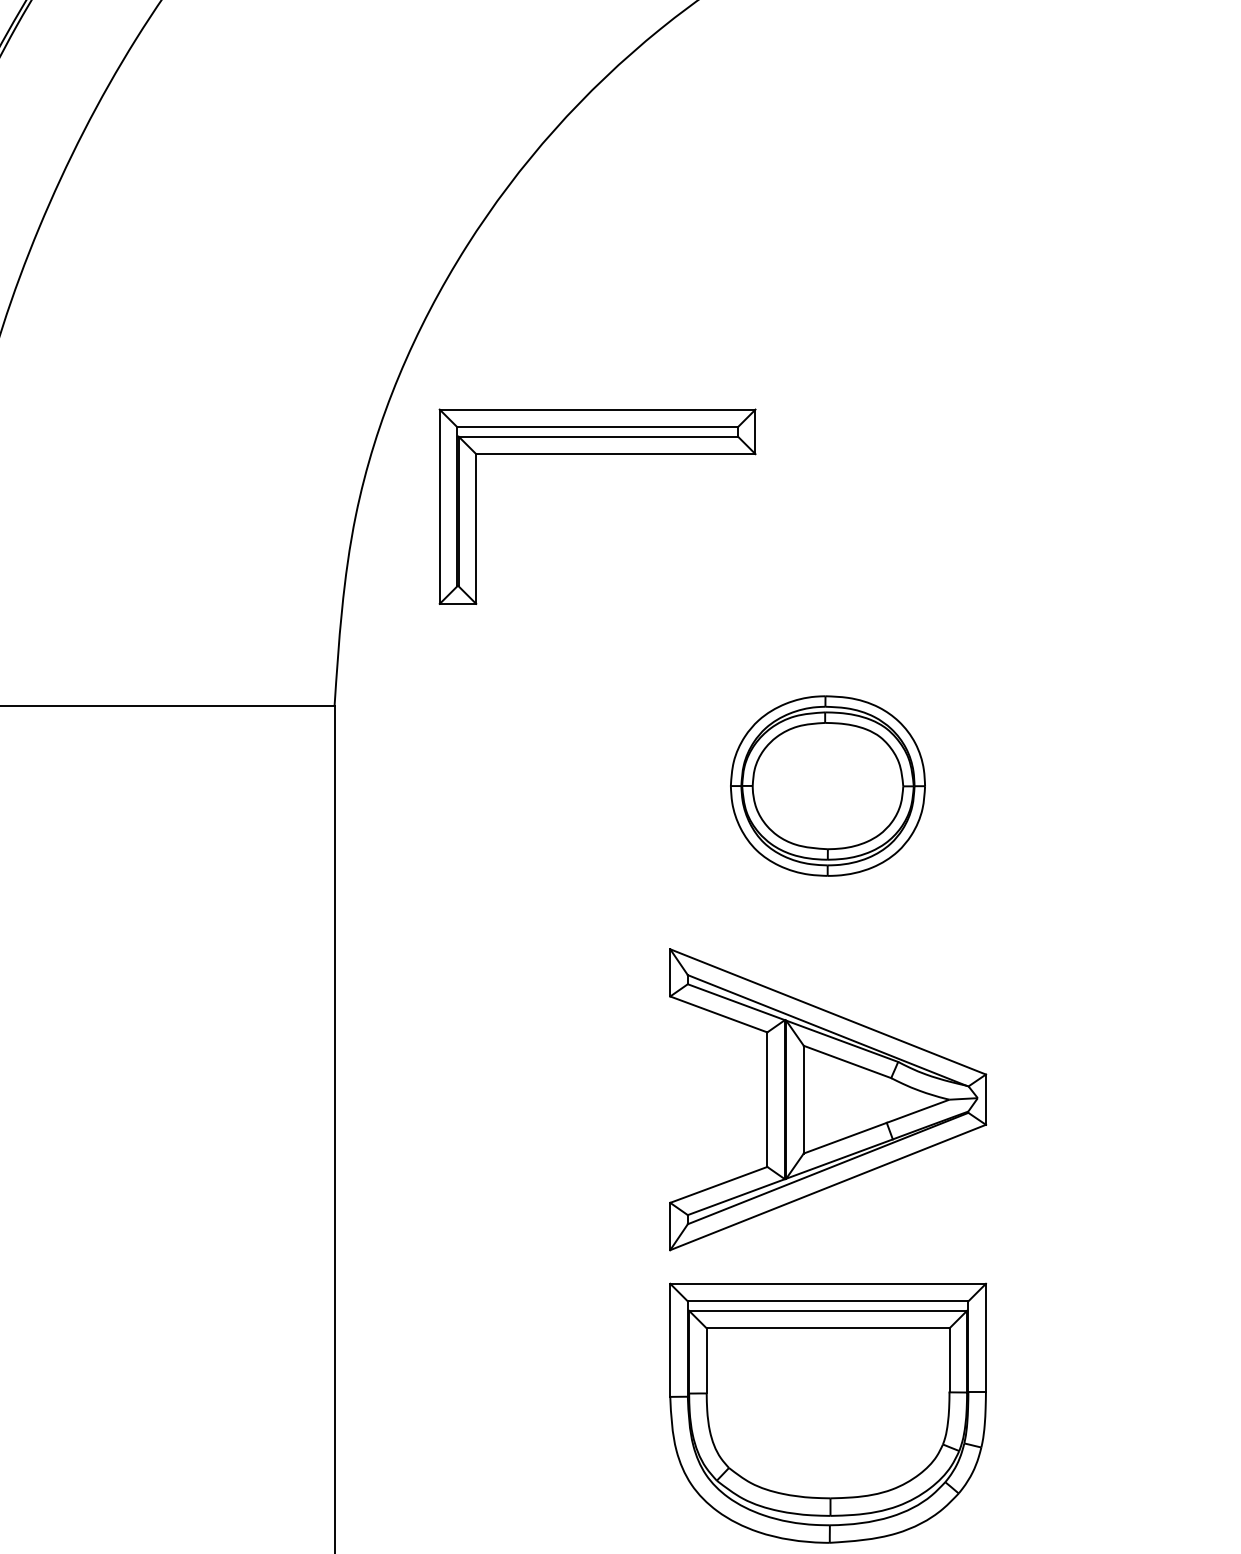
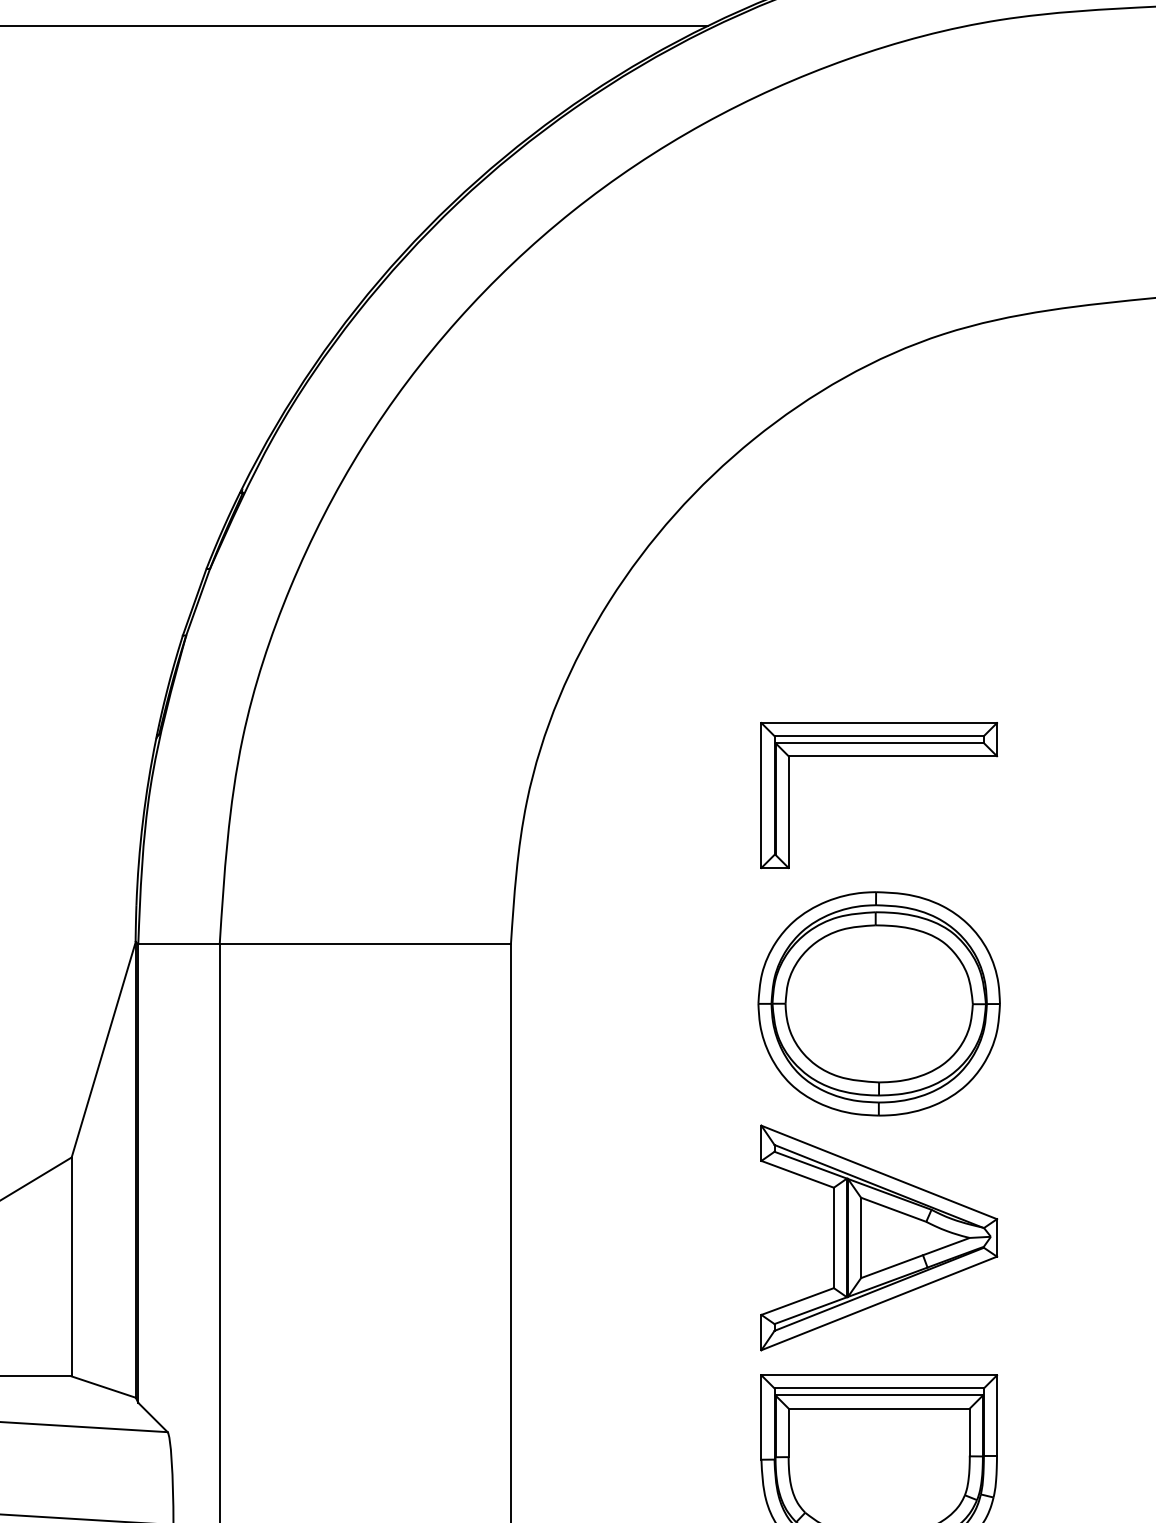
part: (597, 454) -> (879, 756), moved
part: (827, 785) -> (878, 1003), size x1.67

